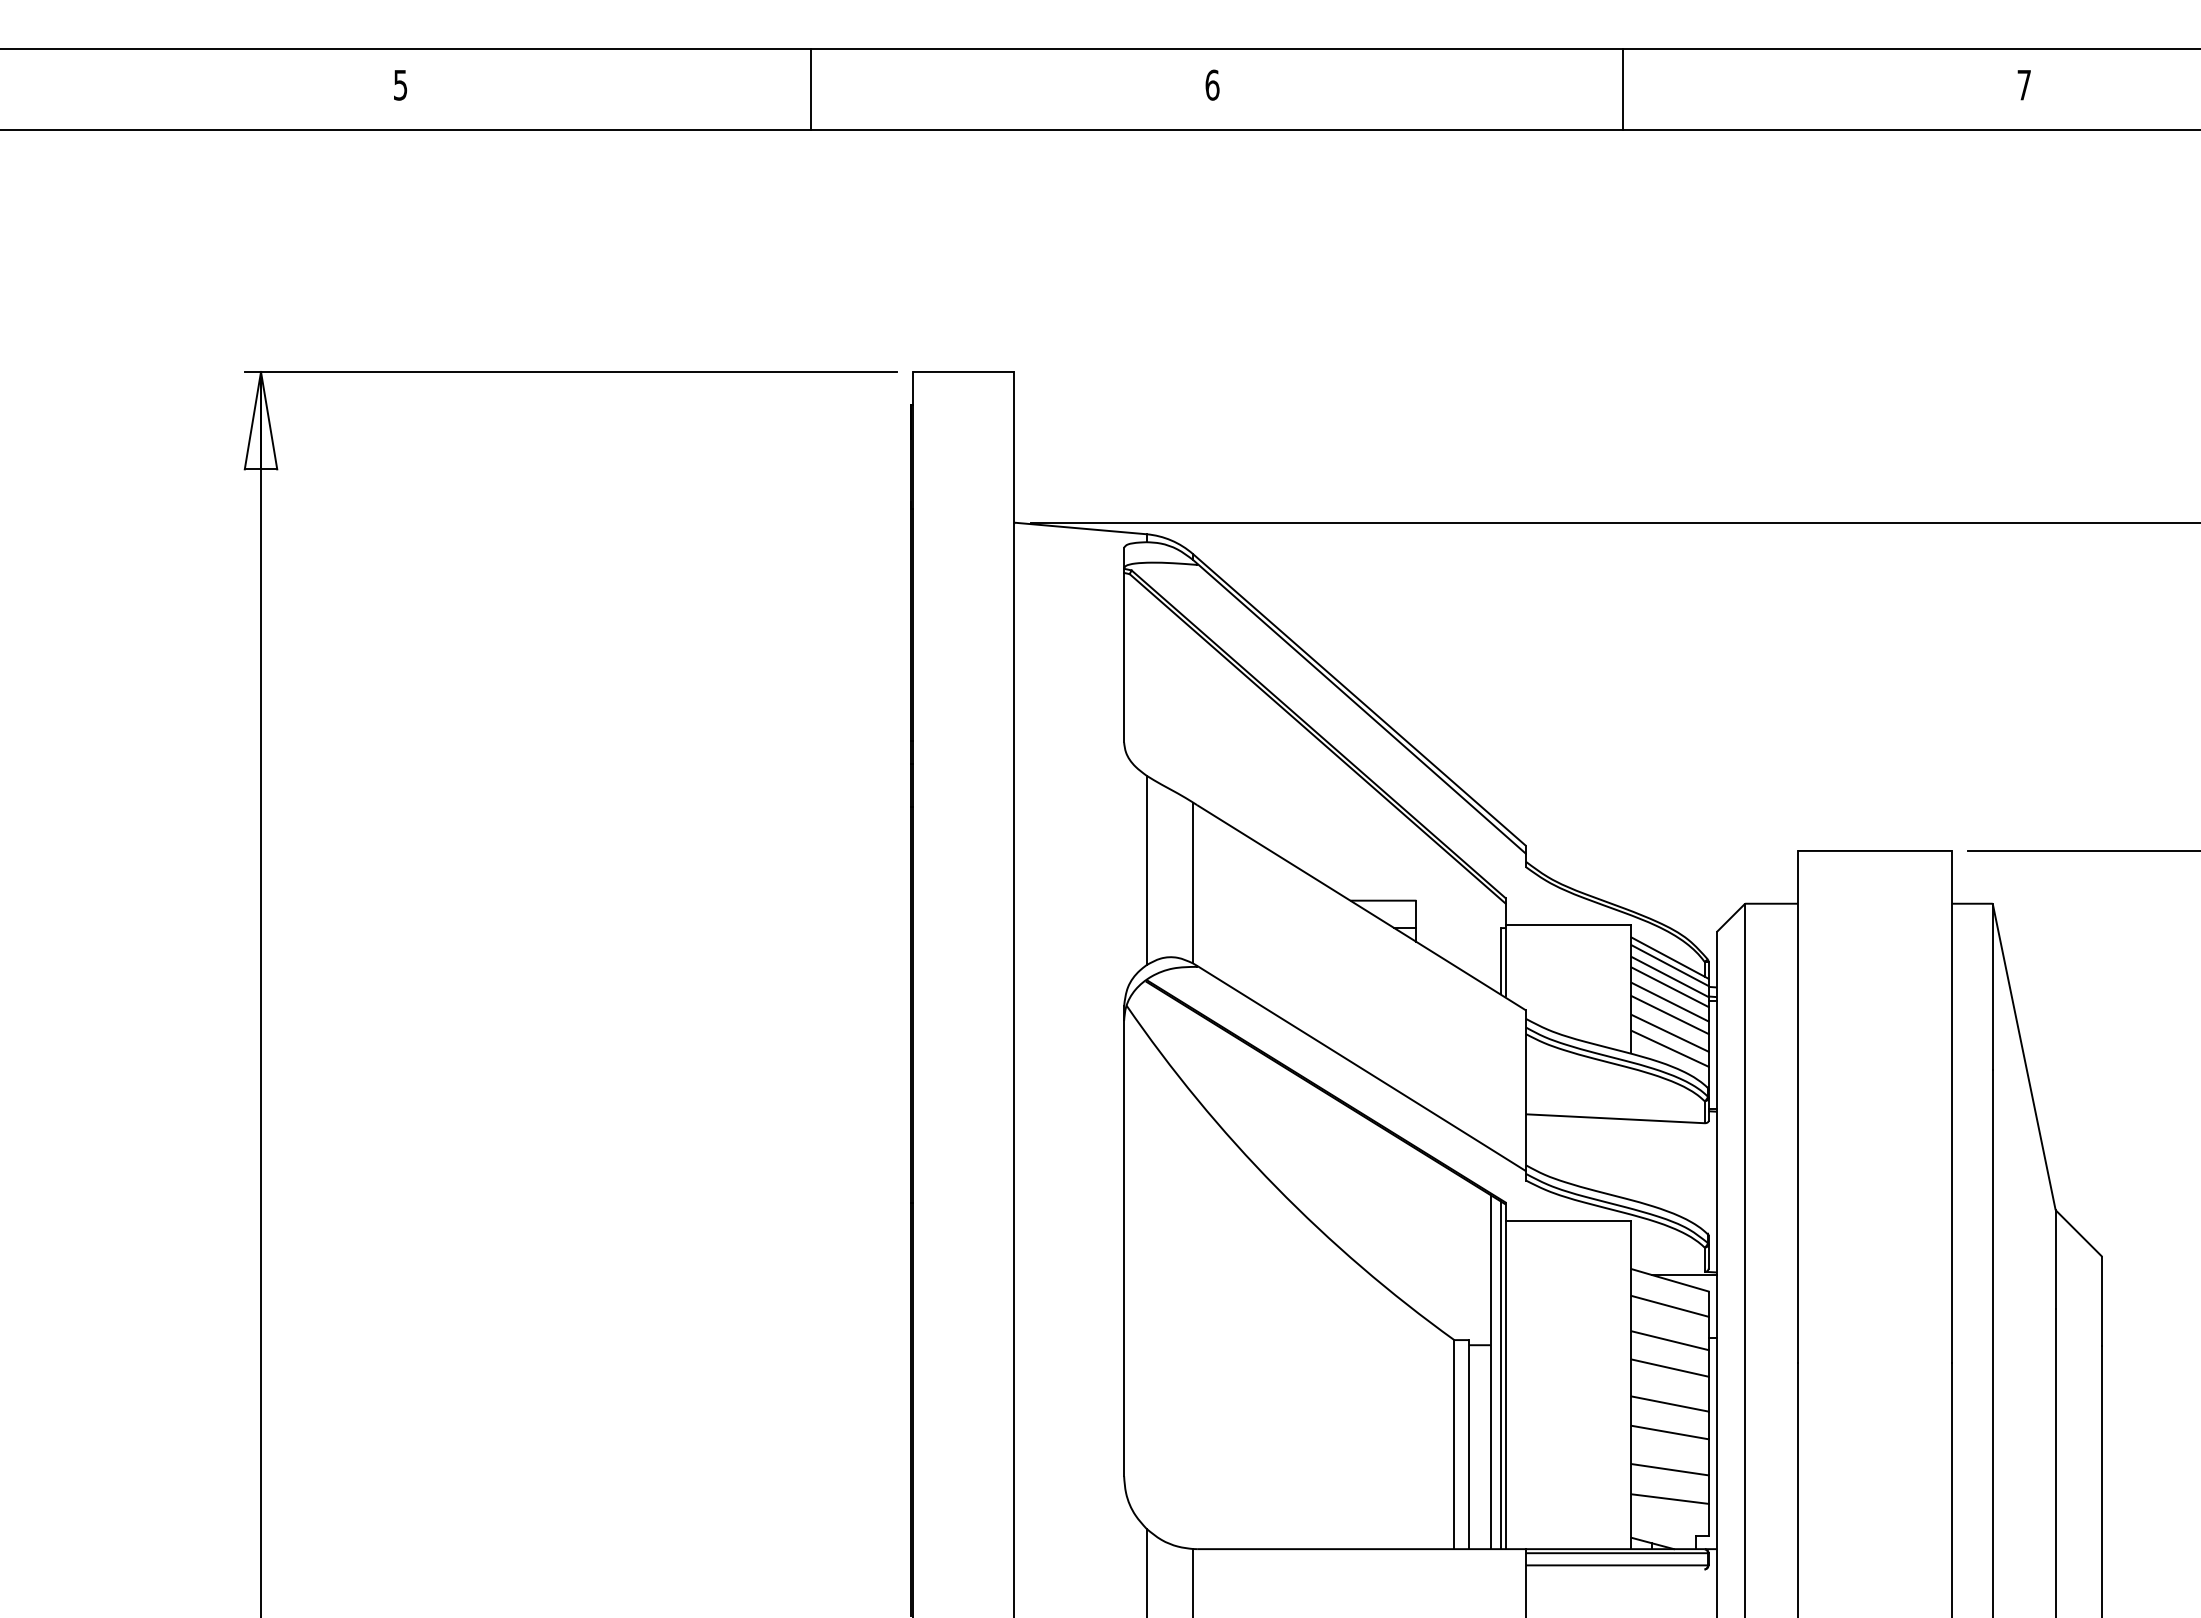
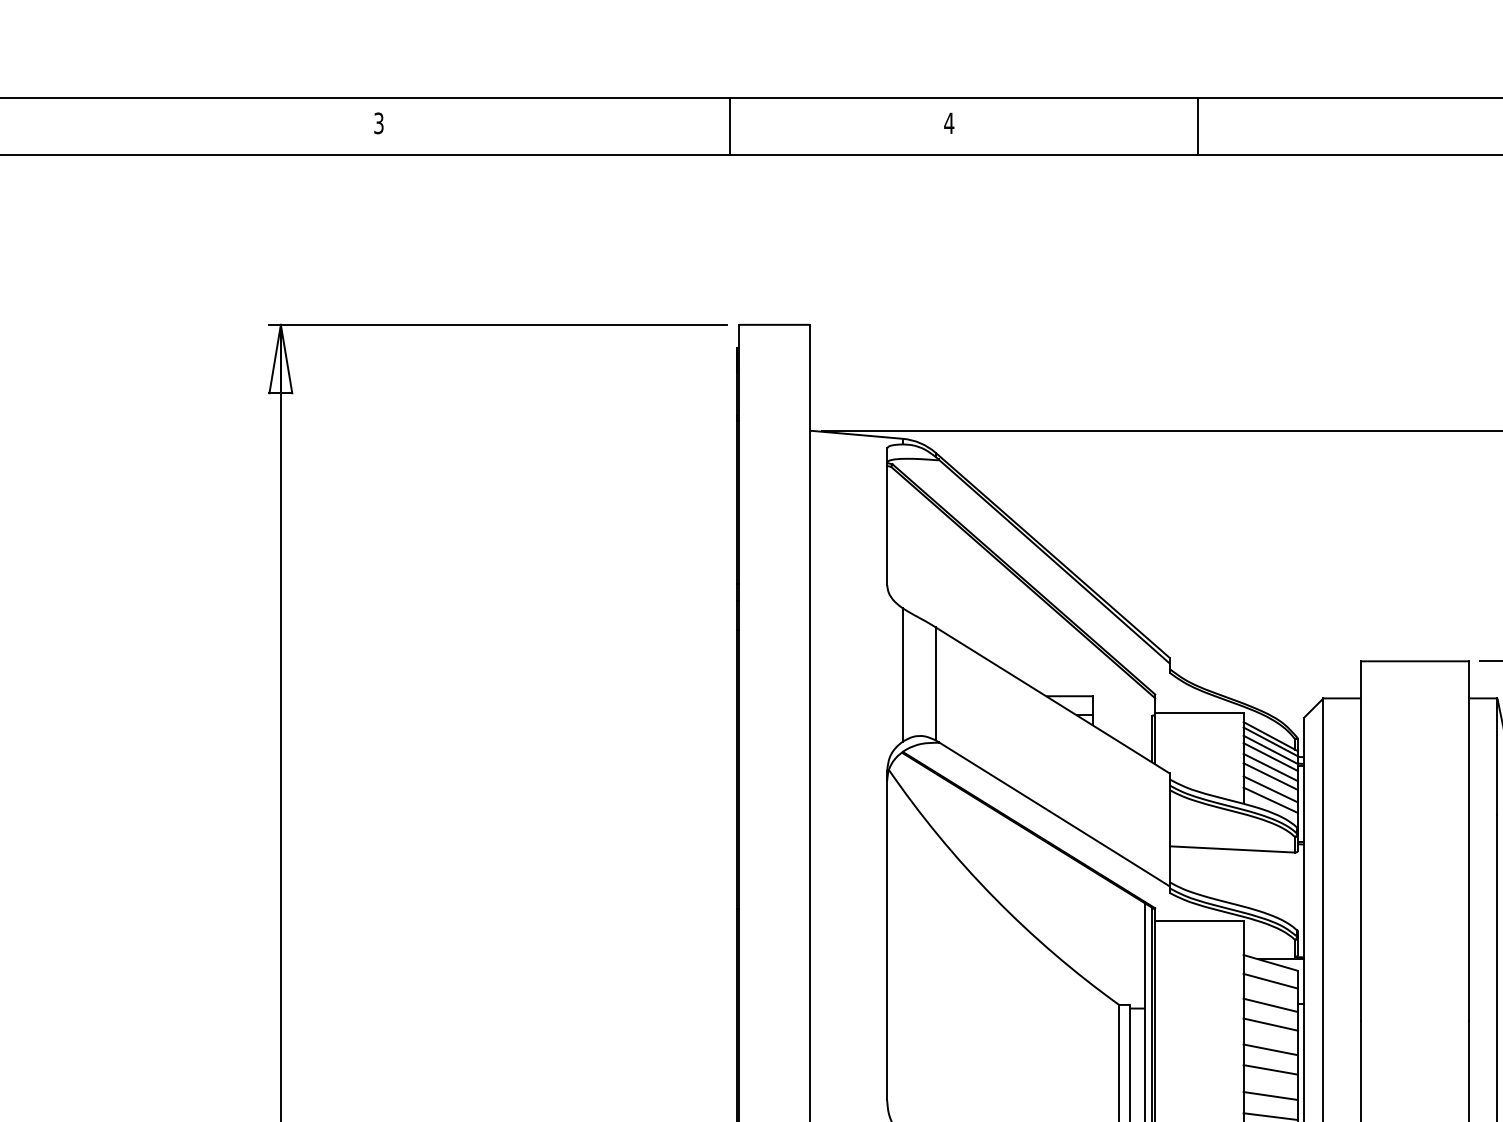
text: (400, 84) -> (378, 122), 5 -> 3
text: (1212, 84) -> (949, 122), 6 -> 4
line: (811, 88) -> (730, 125), moved
line: (1623, 88) -> (1198, 125), moved

